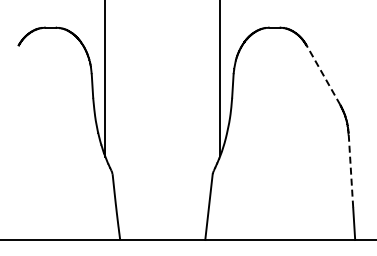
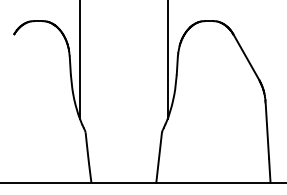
line: (323, 75) -> (246, 57), dashed -> solid
line: (350, 171) -> (266, 130), dashed -> solid

